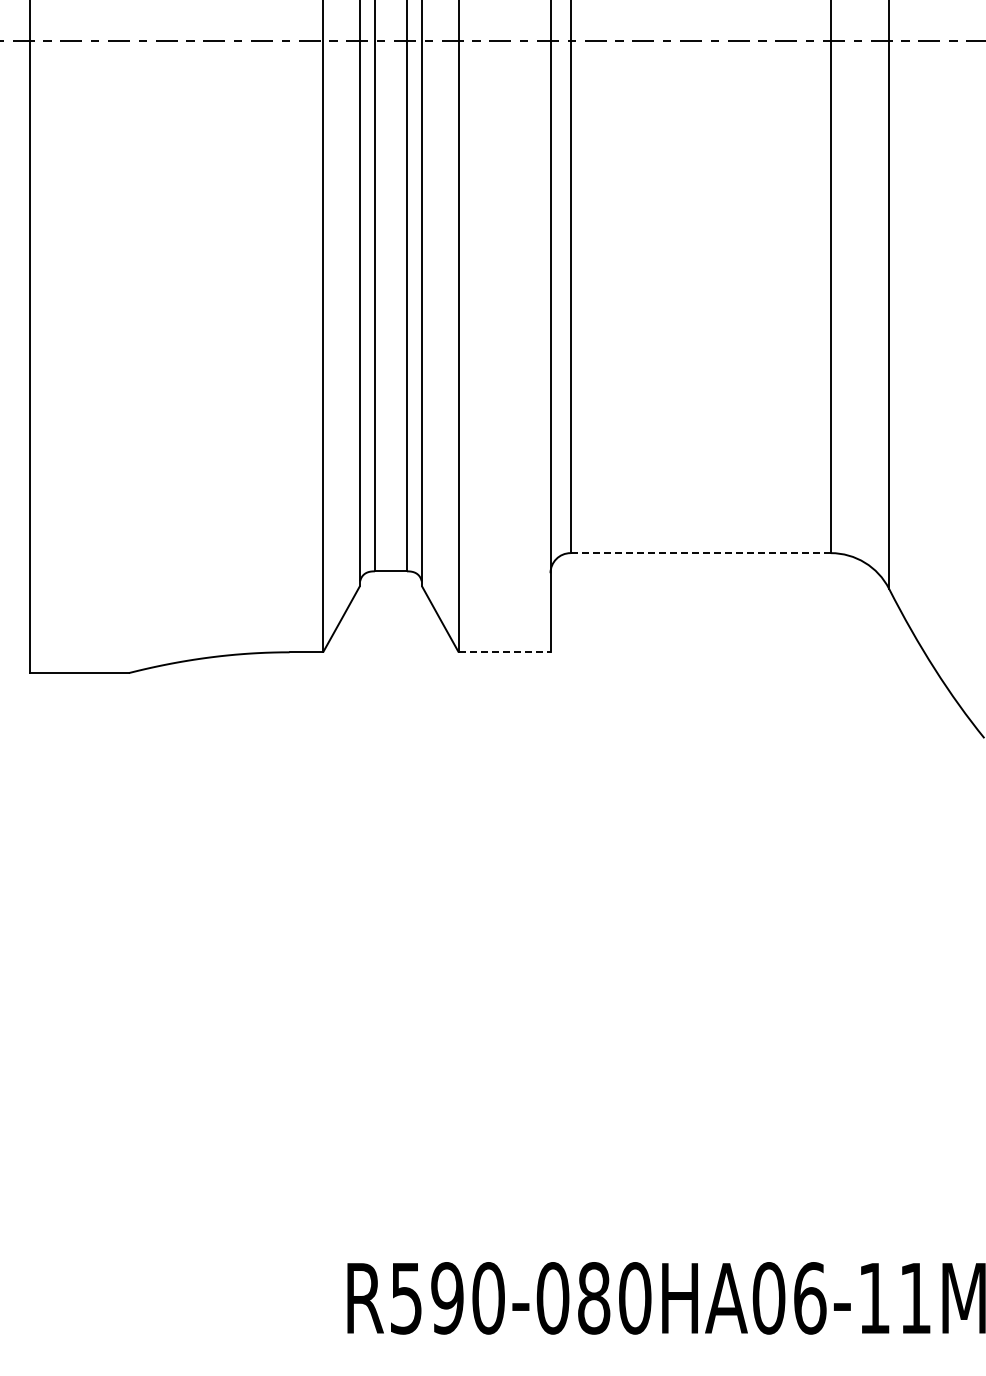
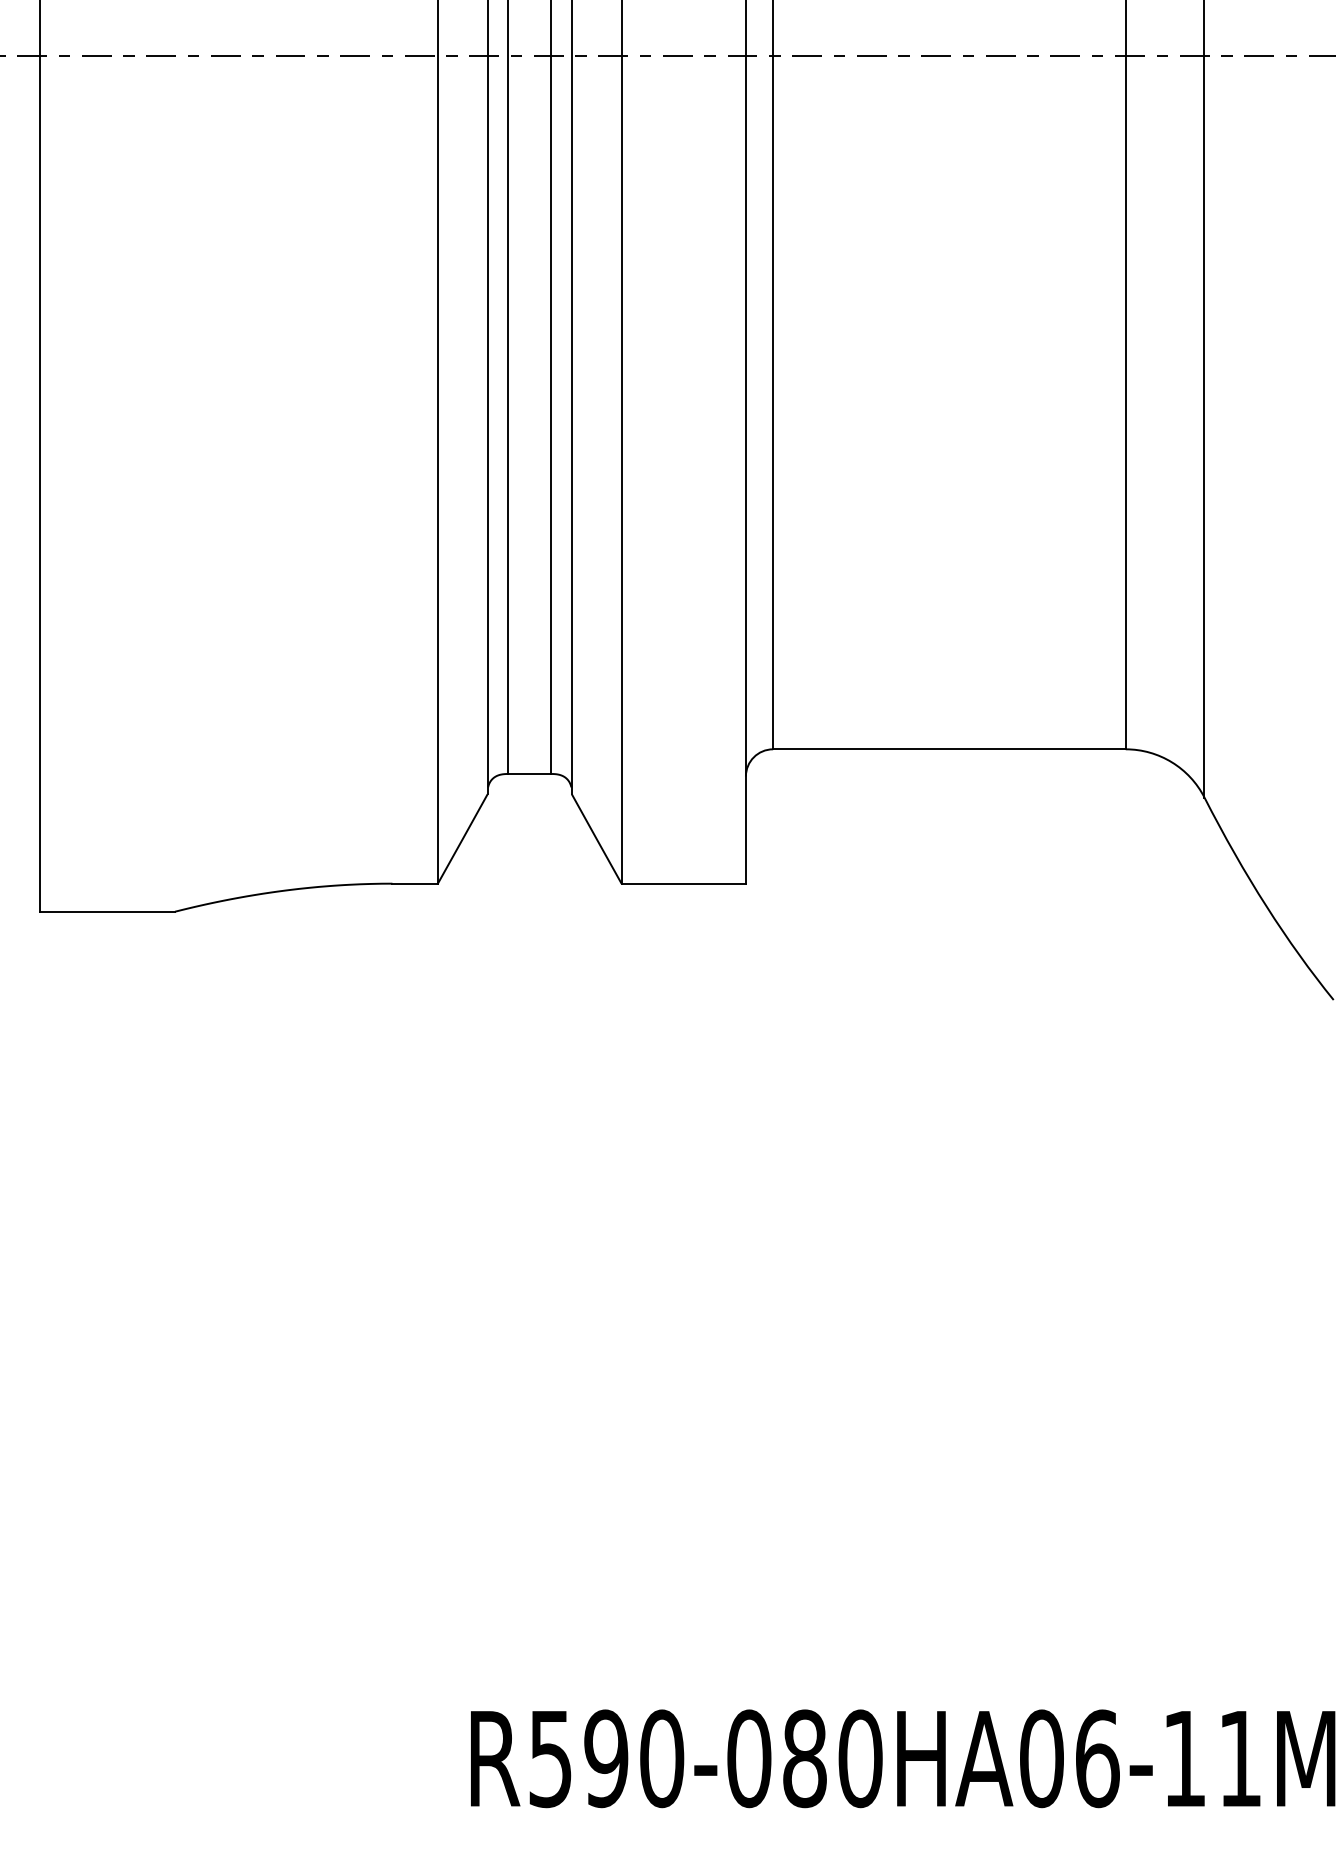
line: (701, 553) -> (950, 749), dashed -> solid
line: (504, 652) -> (683, 883), dashed -> solid

